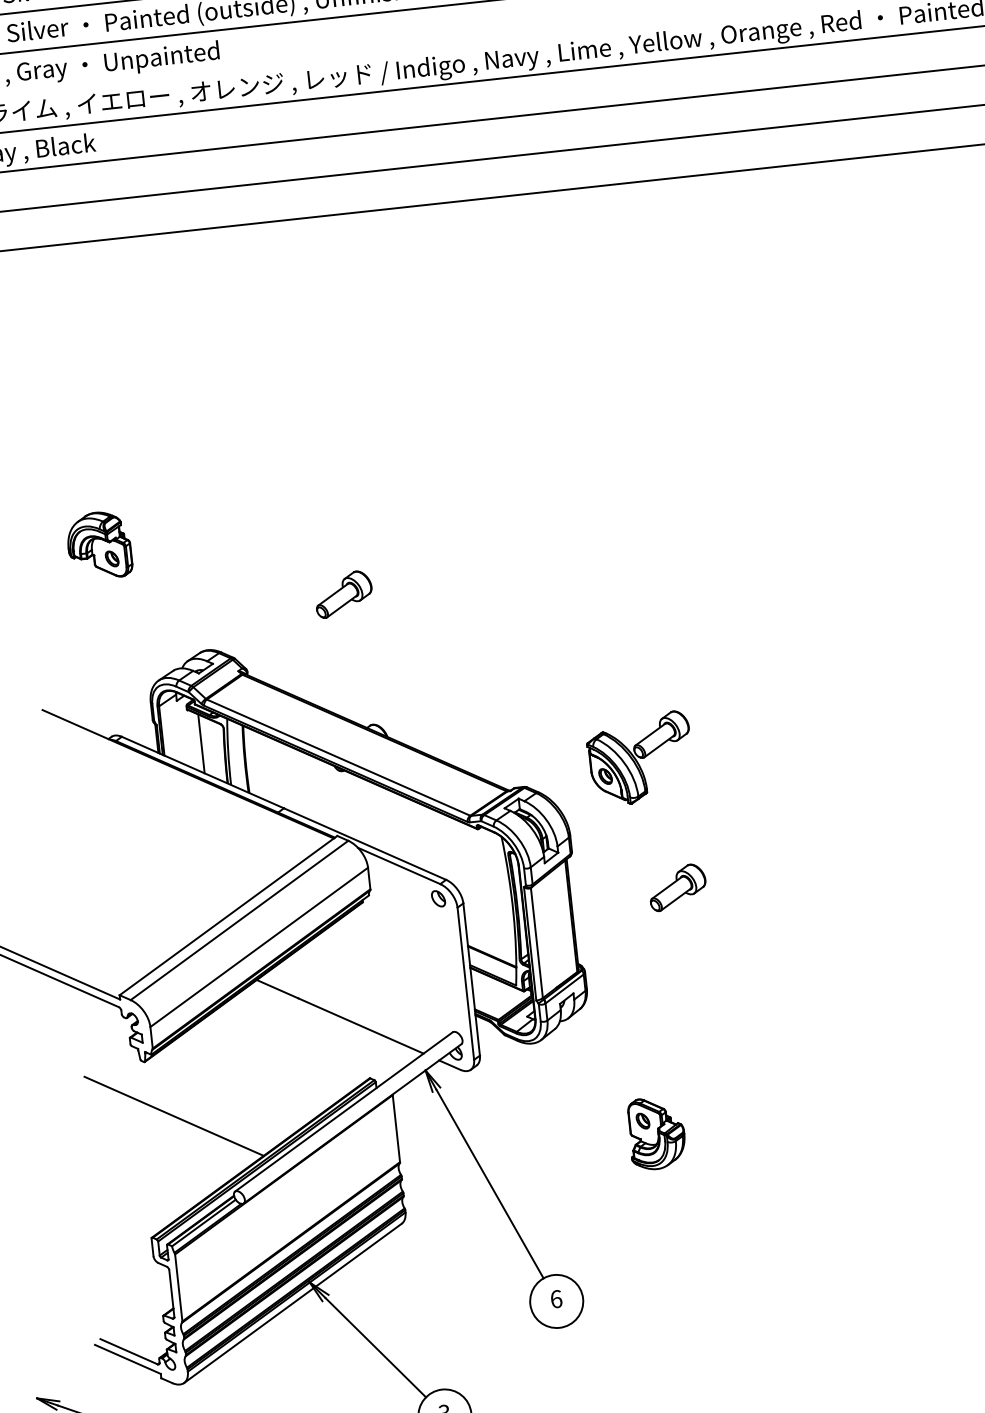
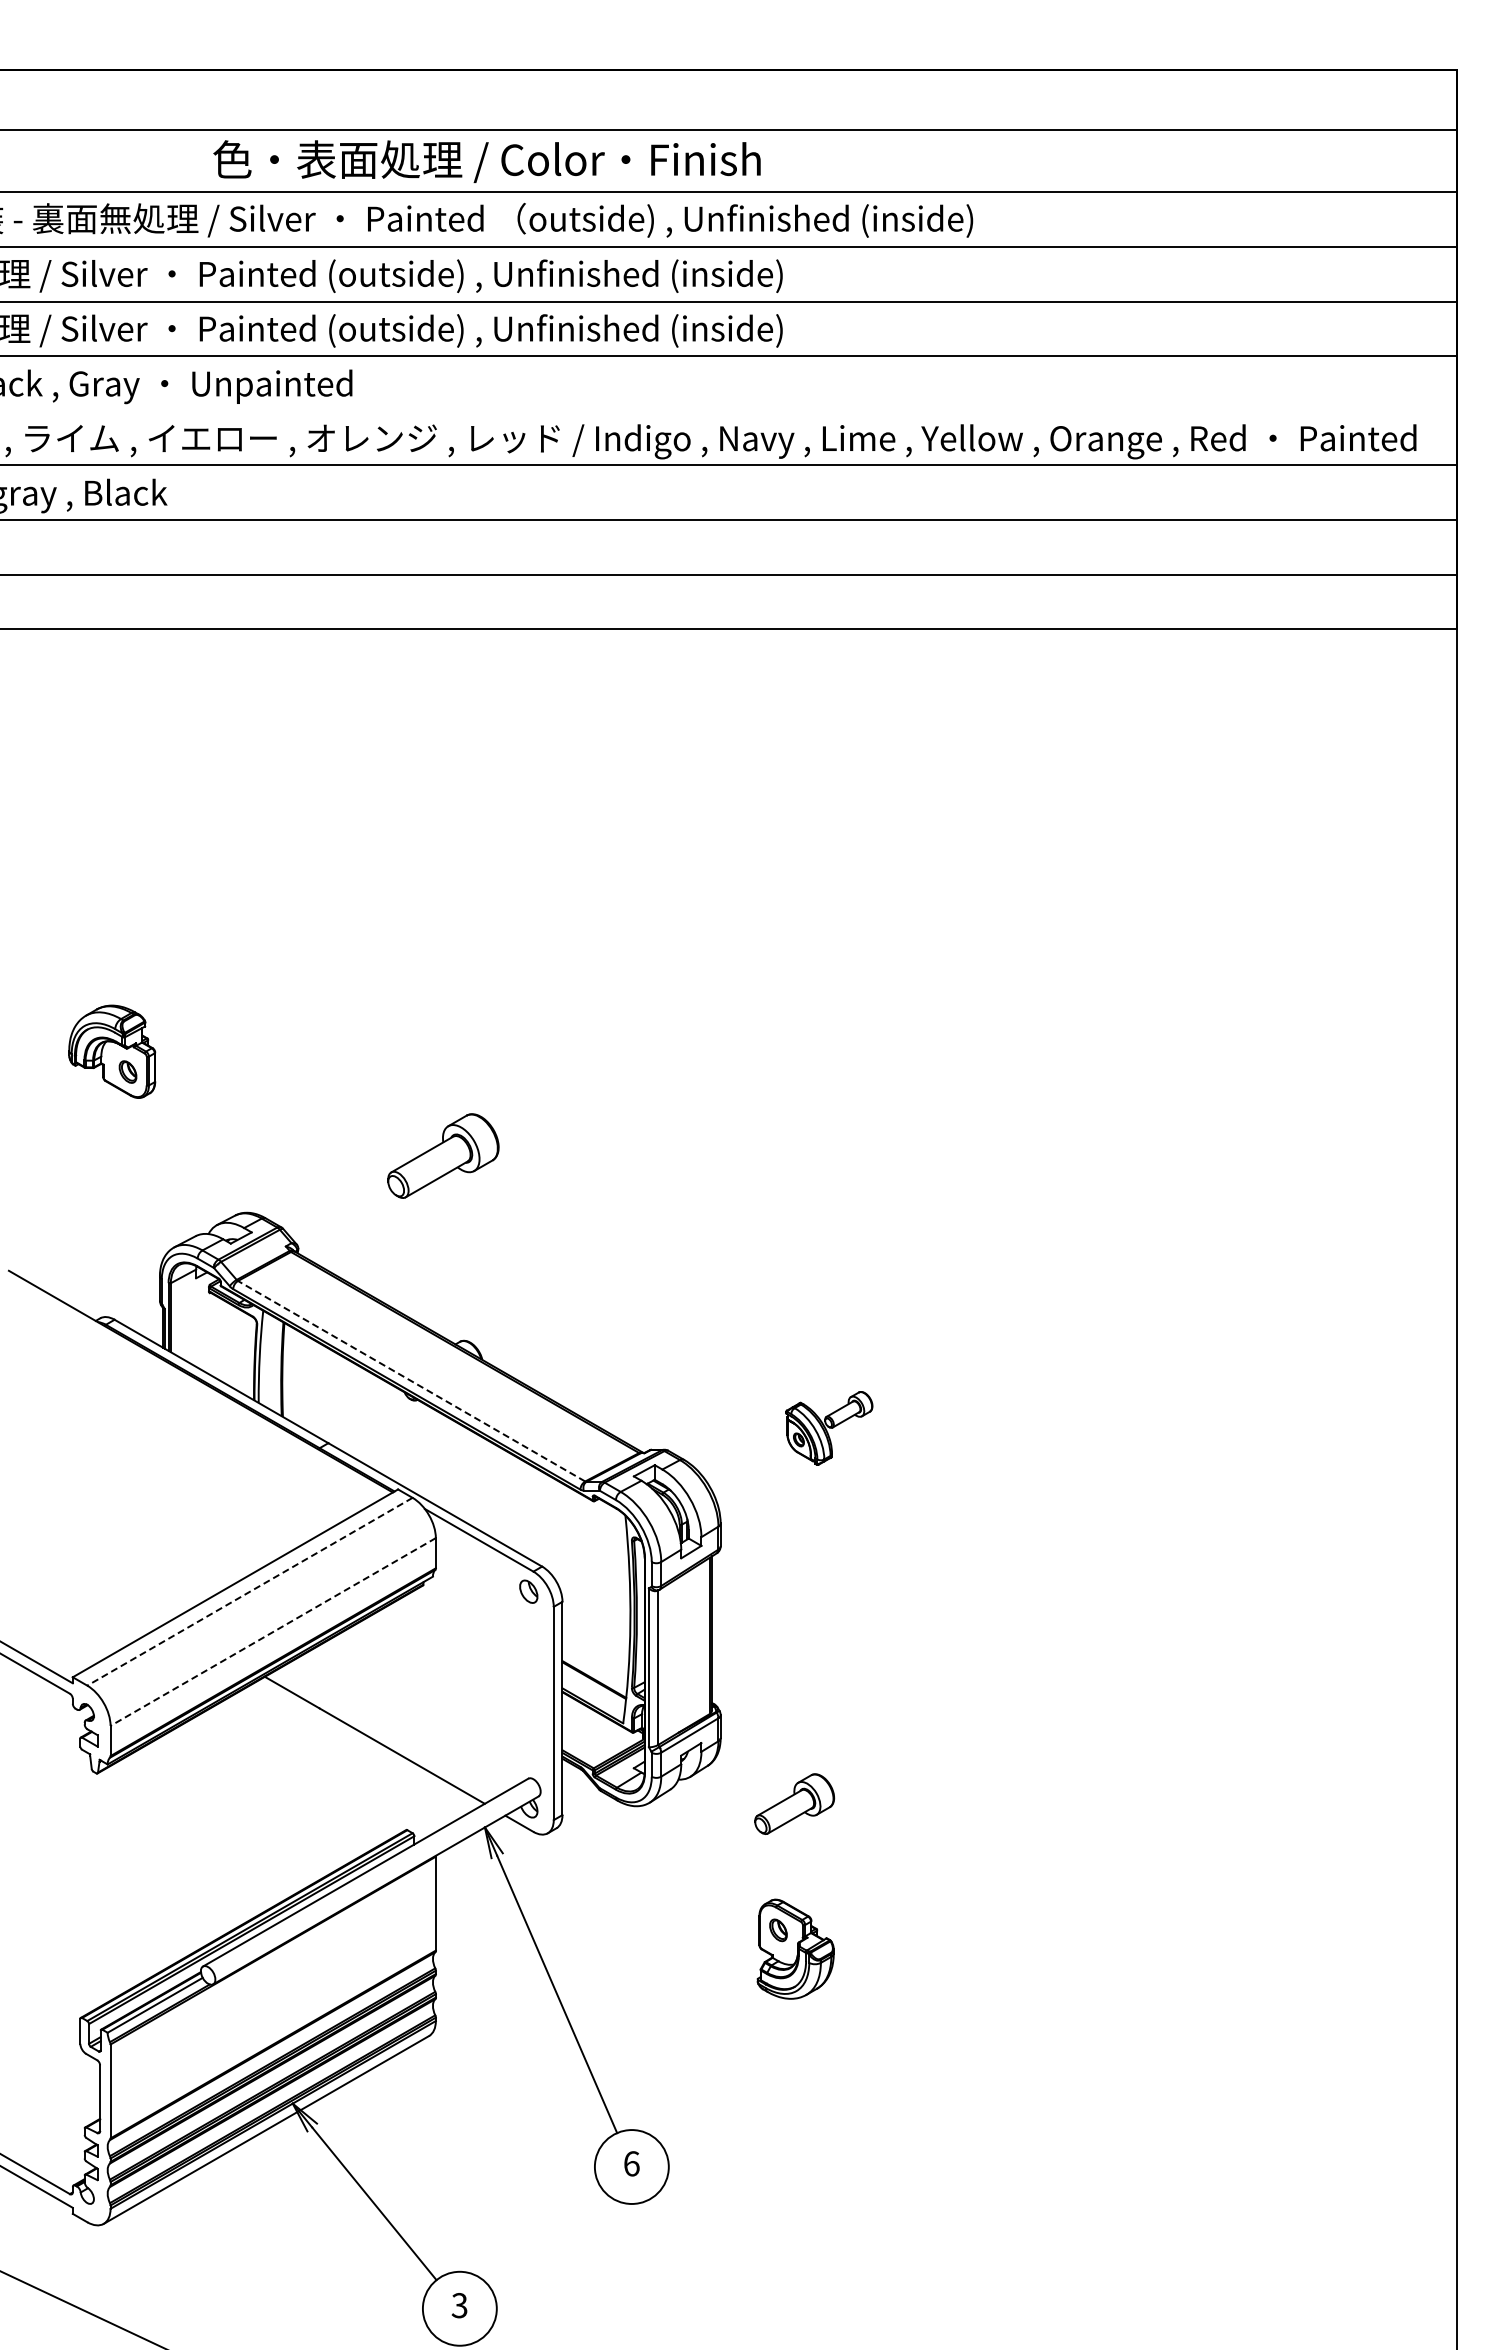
part: (343, 594) -> (443, 1155), size x1.4
line: (201, 743) -> (223, 1341), removed
line: (338, 757) -> (411, 1381), solid -> dashed
part: (640, 758) -> (829, 1428), size x0.6
part: (677, 887) -> (794, 1803), moved
line: (239, 920) -> (249, 1591), solid -> dashed
line: (259, 947) -> (273, 1632), solid -> dashed
line: (173, 1115) -> (129, 1852), removed

